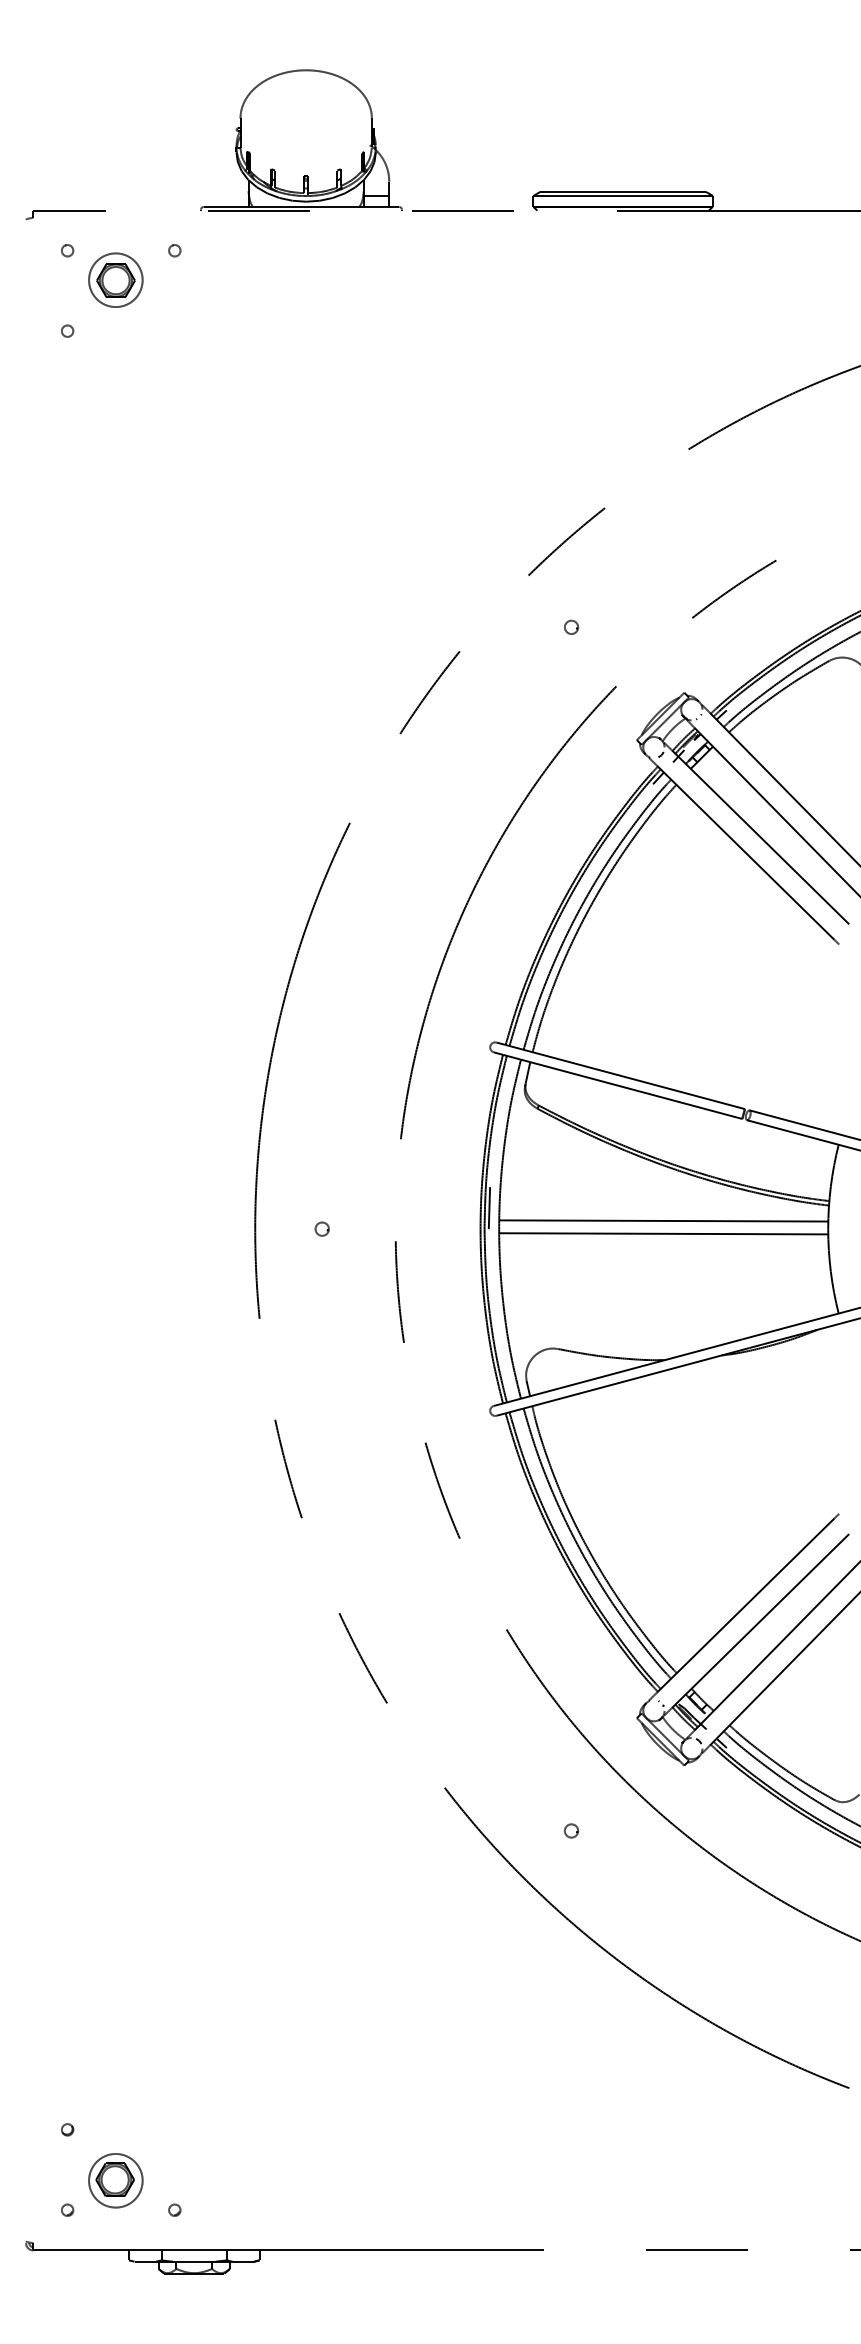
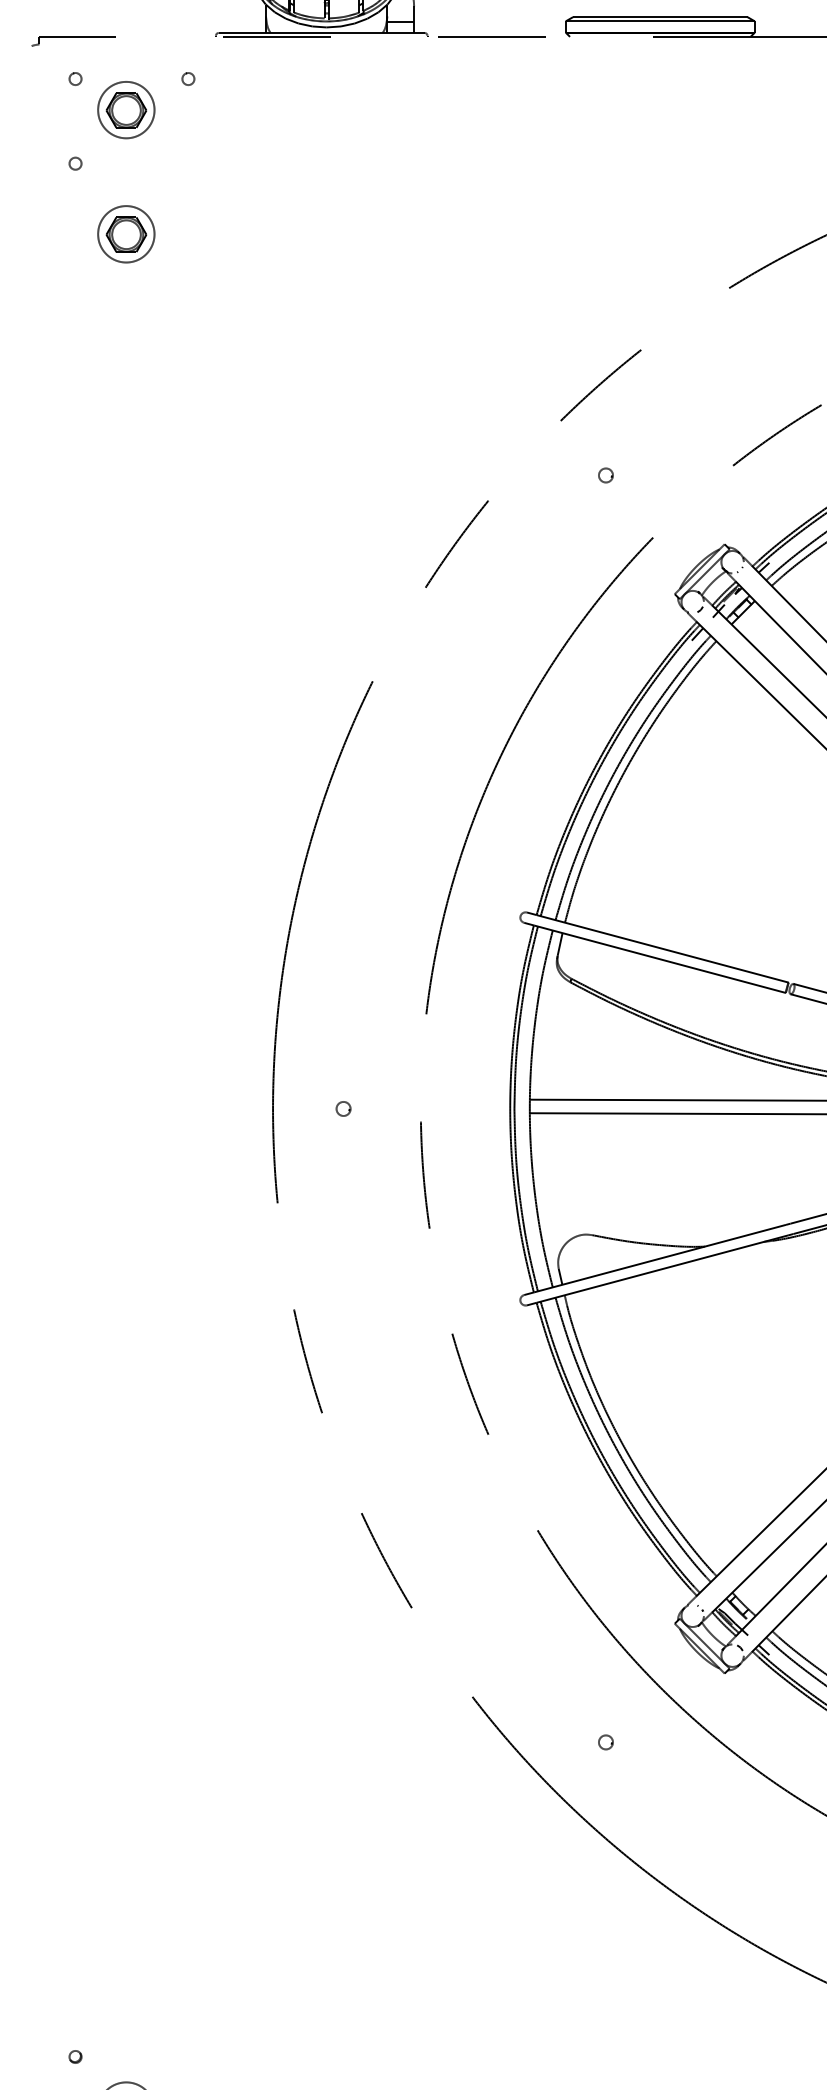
part: (115, 397) -> (125, 233), added
line: (489, 1208) -> (519, 1087), removed

